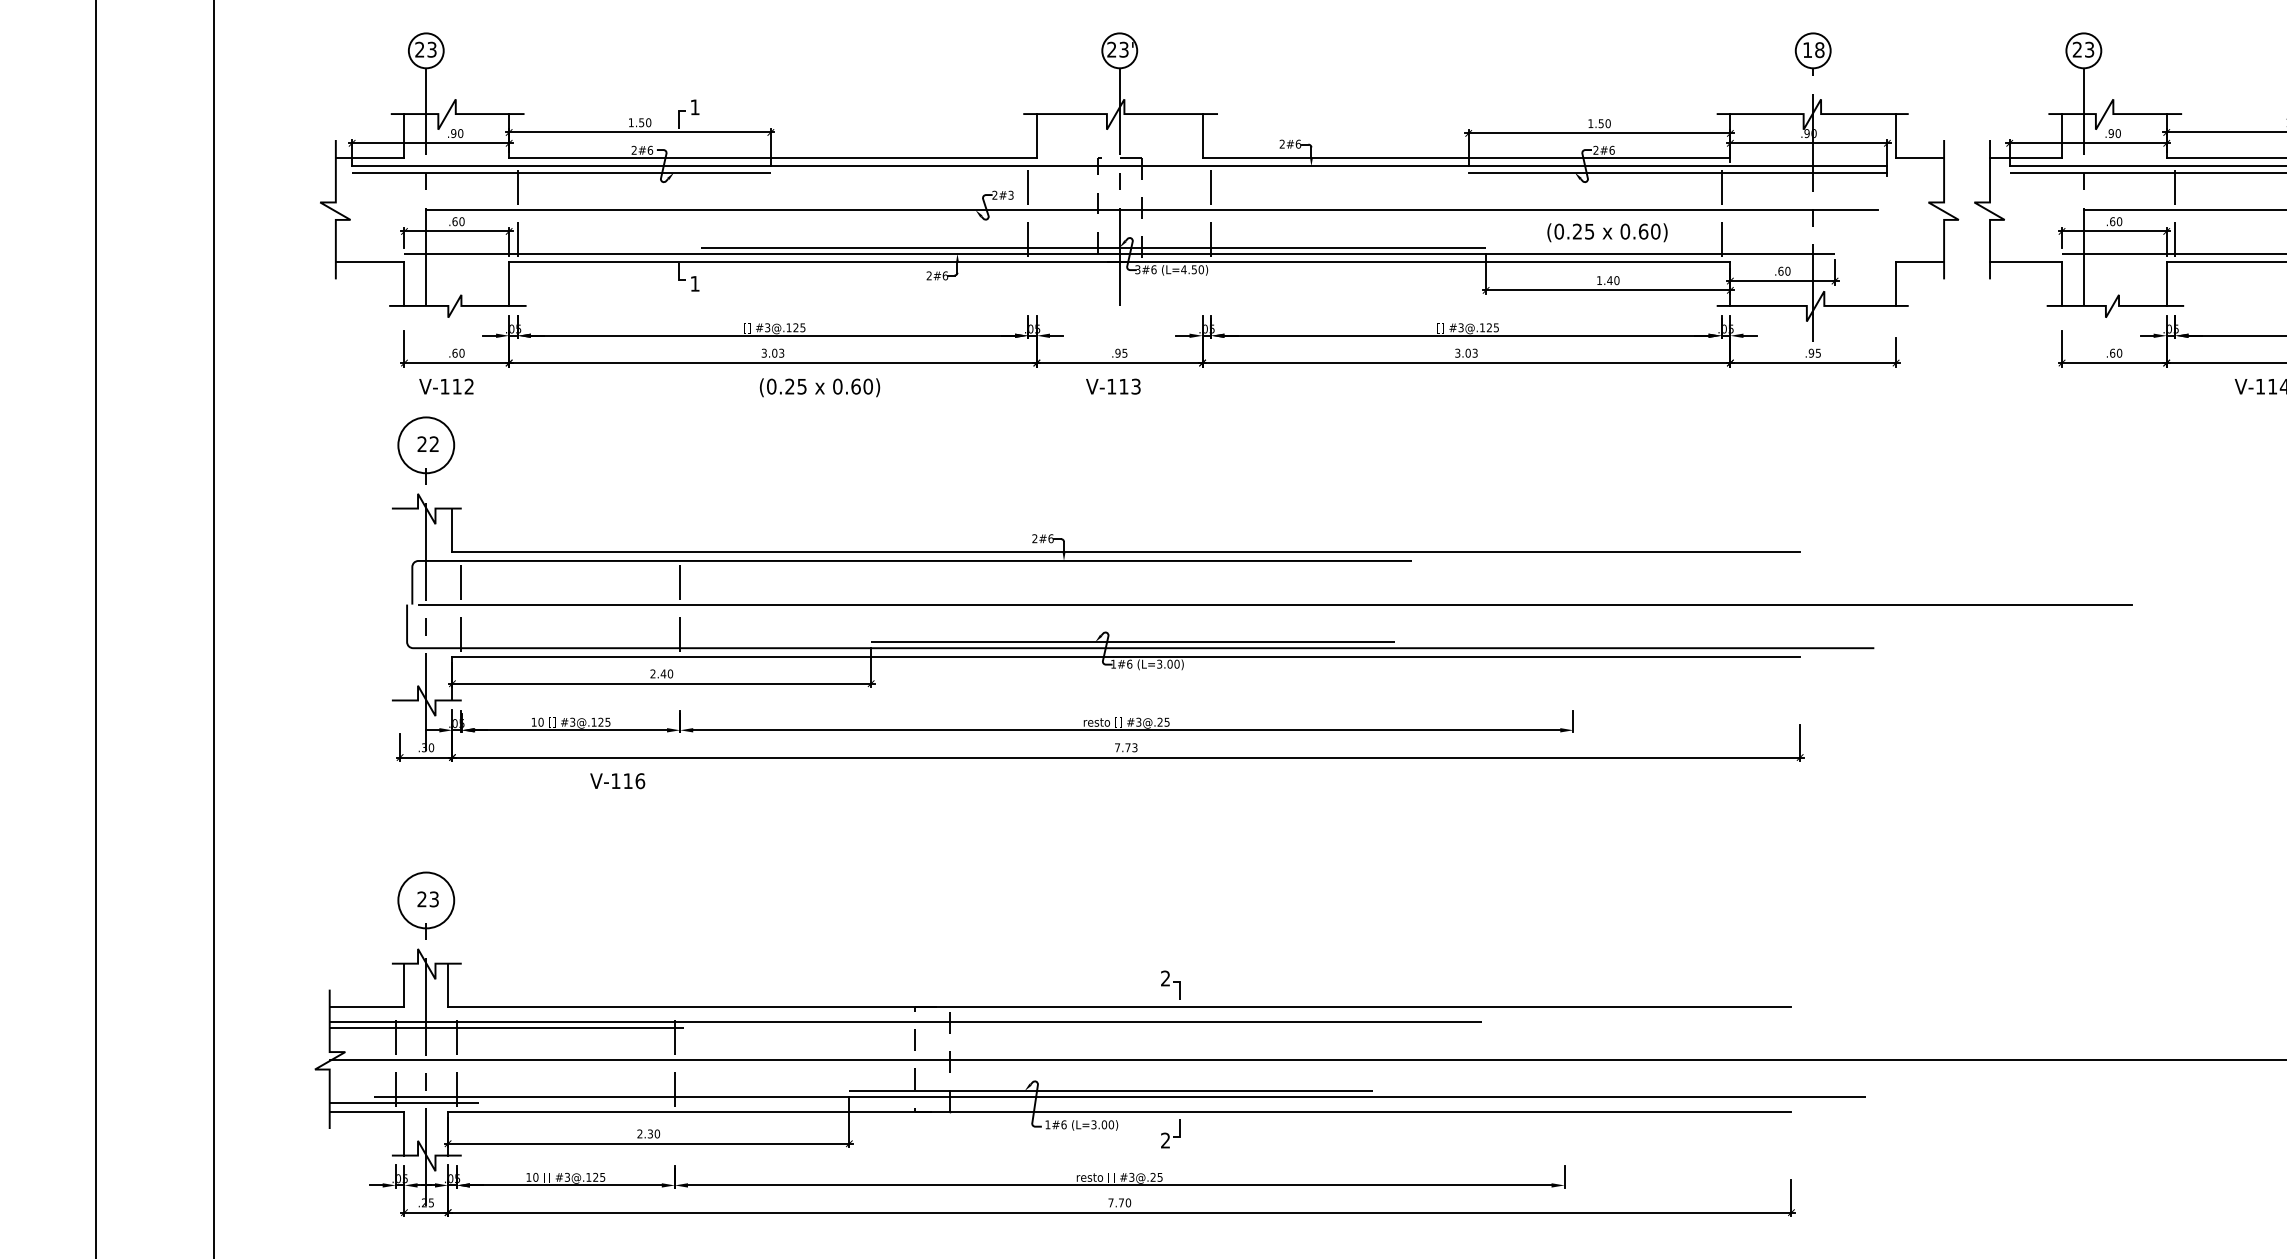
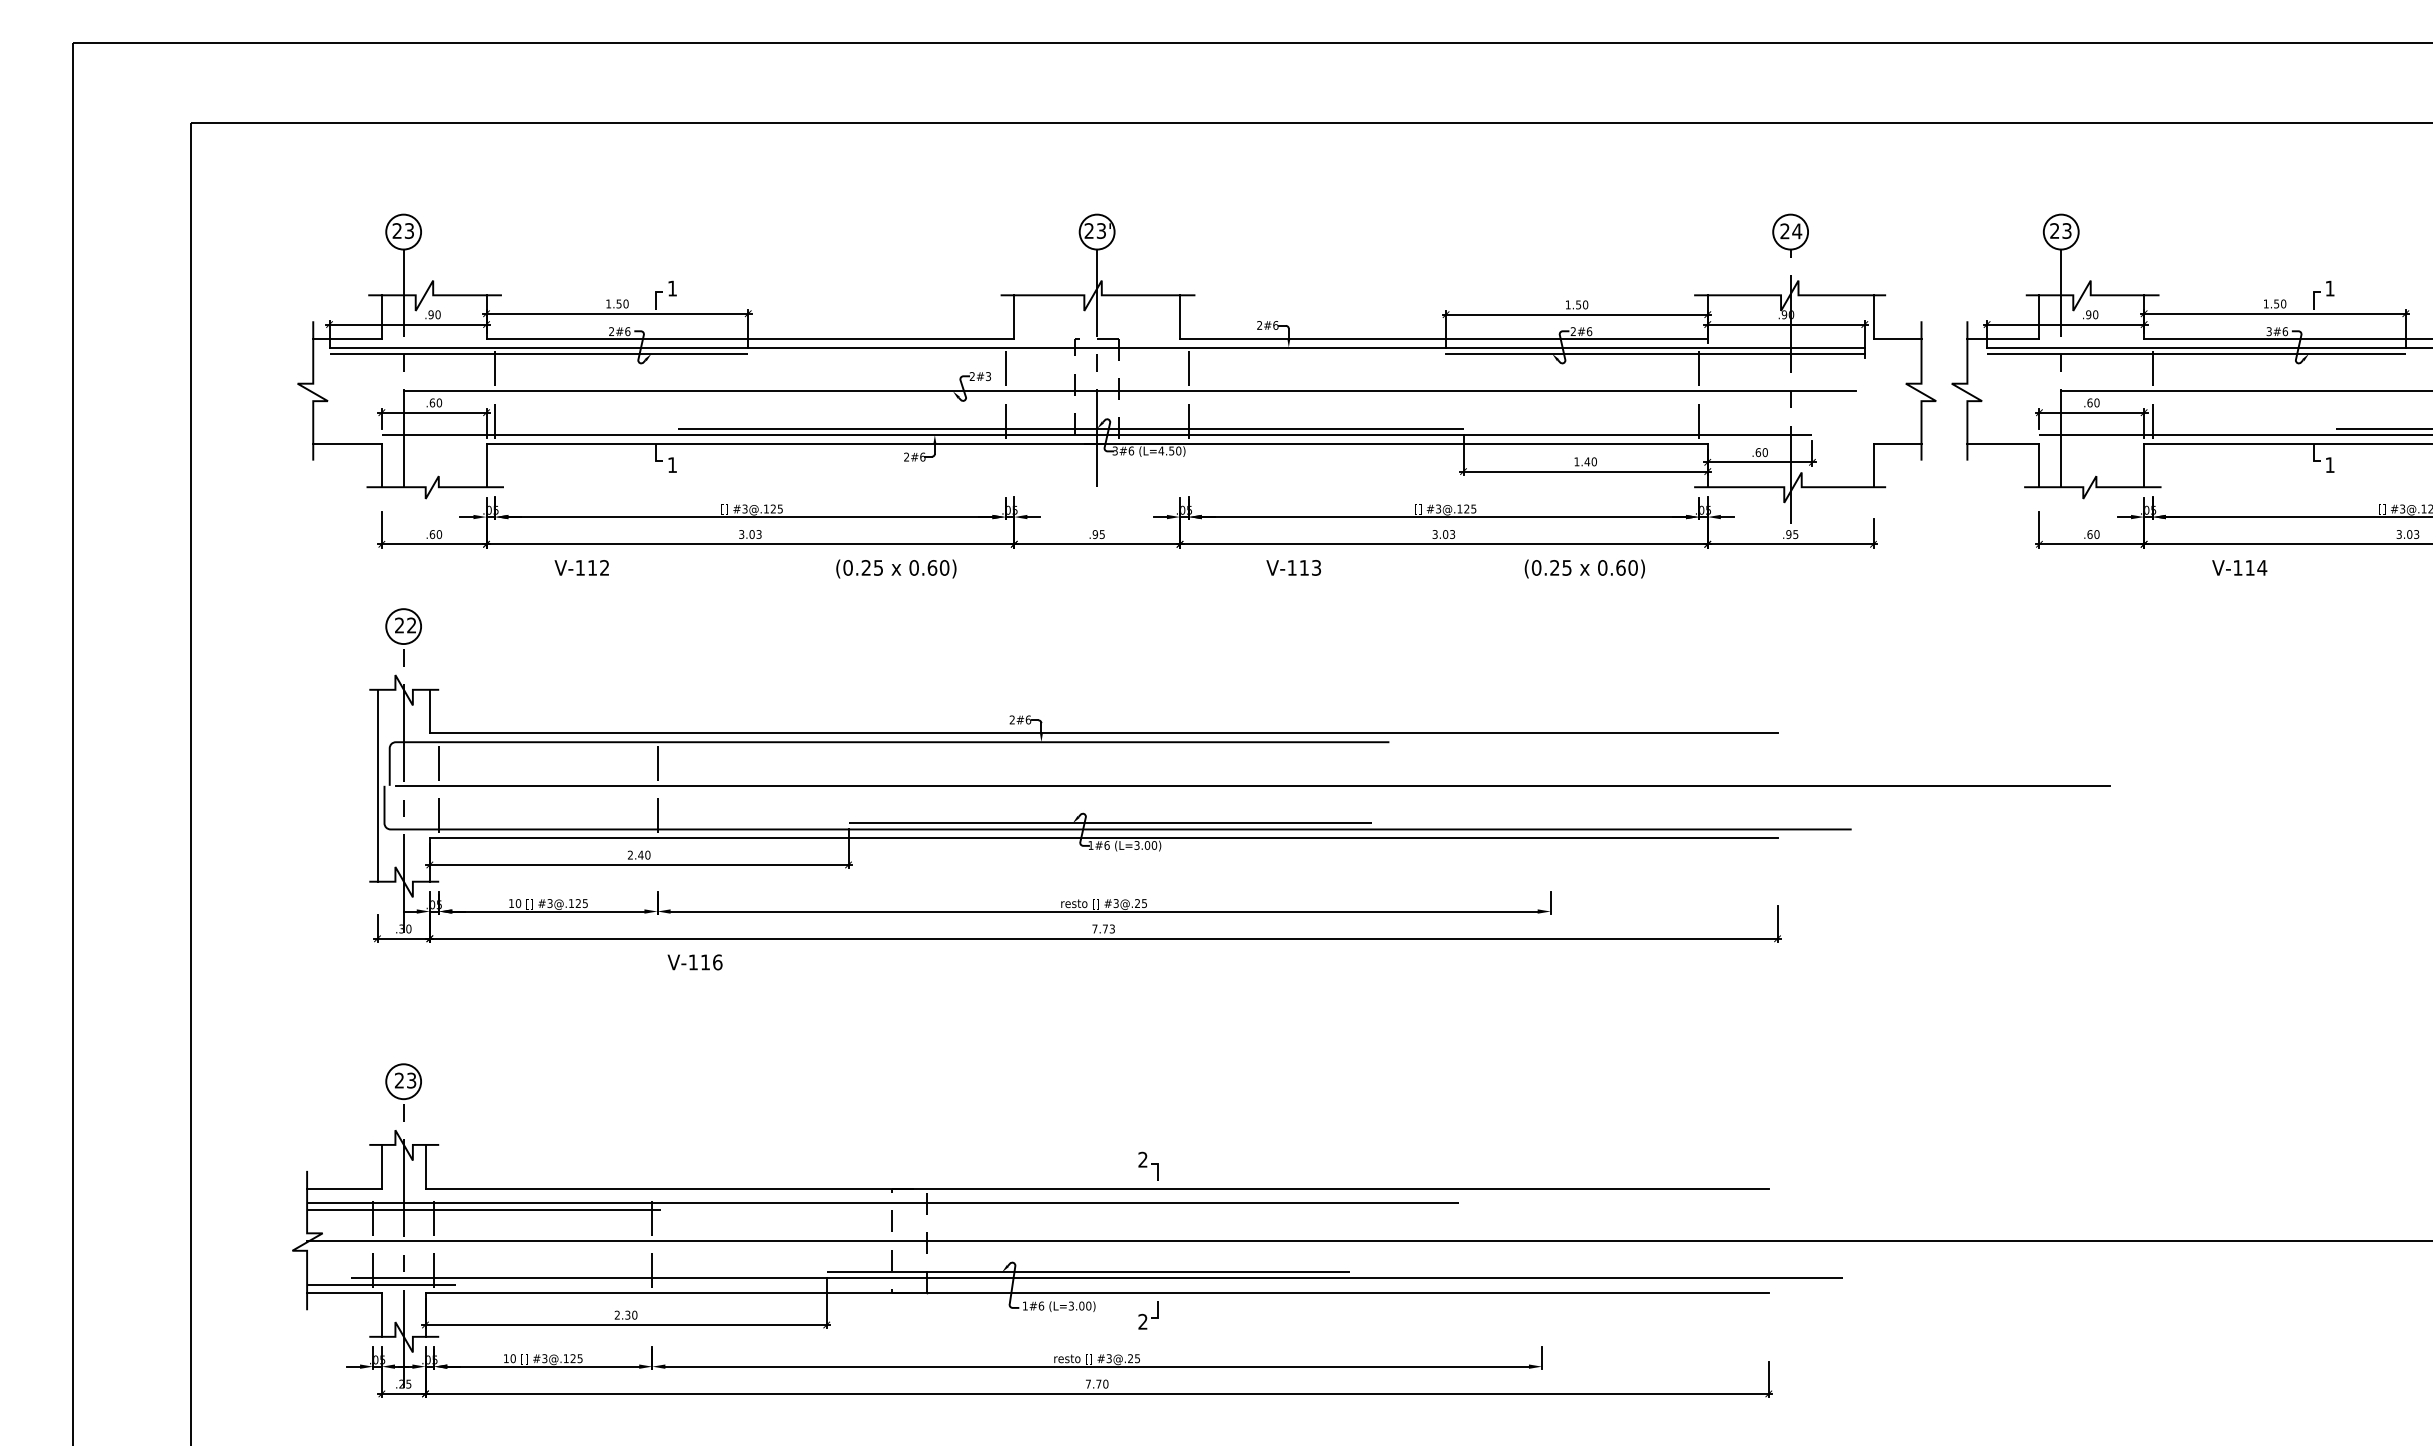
text: (1814, 50) -> (1791, 231), 18 -> 24
text: (1607, 232) -> (1584, 568), moved
text: (446, 386) -> (581, 567), moved
text: (1113, 386) -> (1293, 567), moved
text: (820, 387) -> (896, 568), moved
circle: (426, 445) -> (403, 626), size x0.62
line: (400, 604) -> (377, 785), added
text: (617, 781) -> (694, 962), moved
circle: (426, 900) -> (403, 1081), size x0.62

